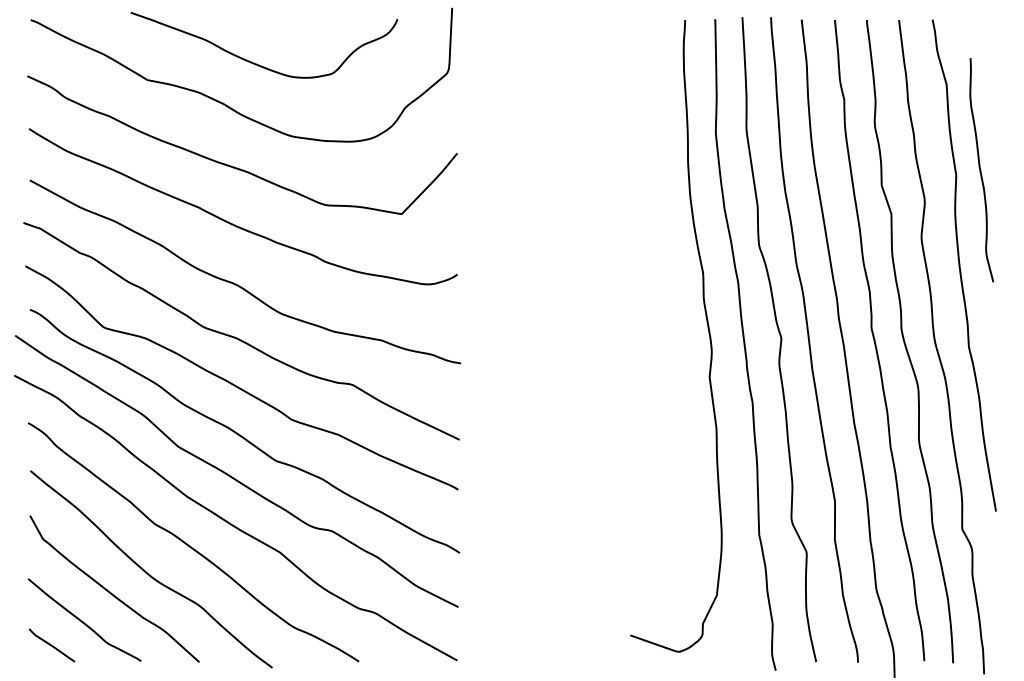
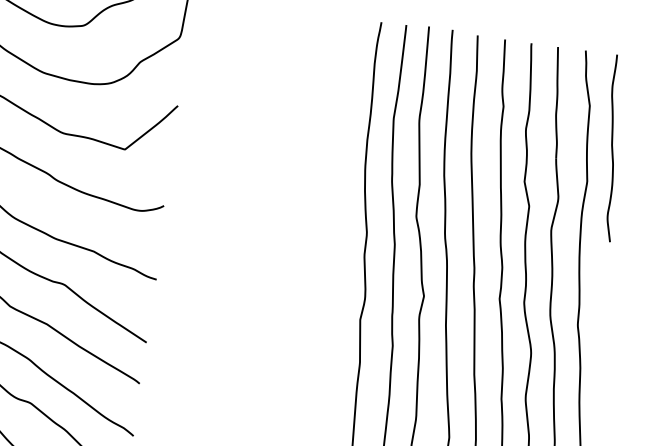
curve: (981, 170) -> (613, 148), moved

